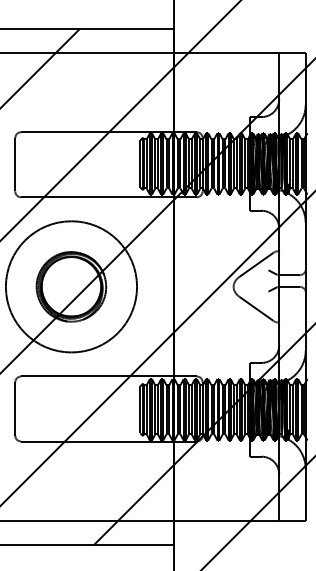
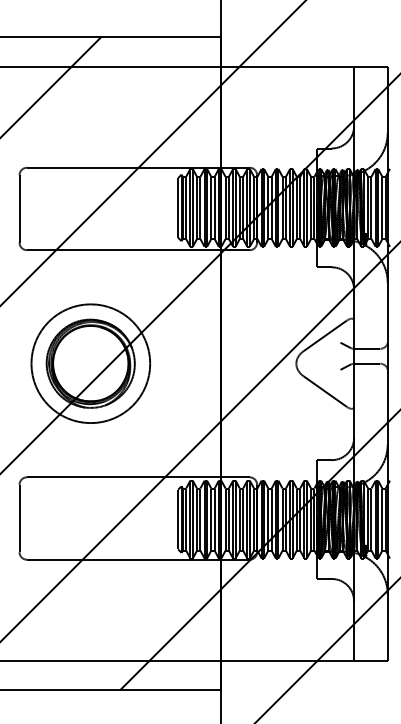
circle: (71, 286) -> (90, 363), size x0.71

